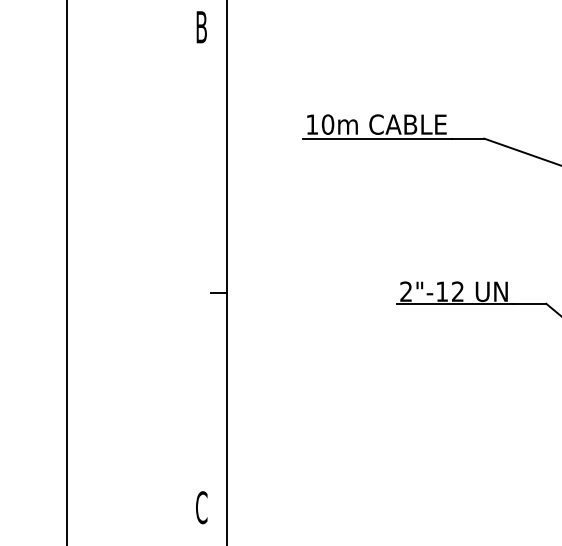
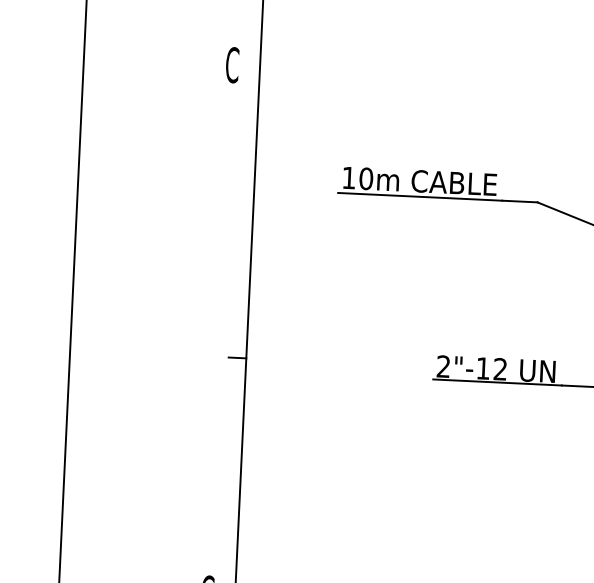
text: (201, 26) -> (232, 64), B -> C

